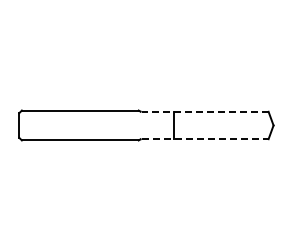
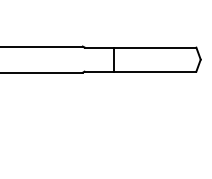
line: (205, 111) -> (141, 47), dashed -> solid
line: (205, 139) -> (141, 71), dashed -> solid

